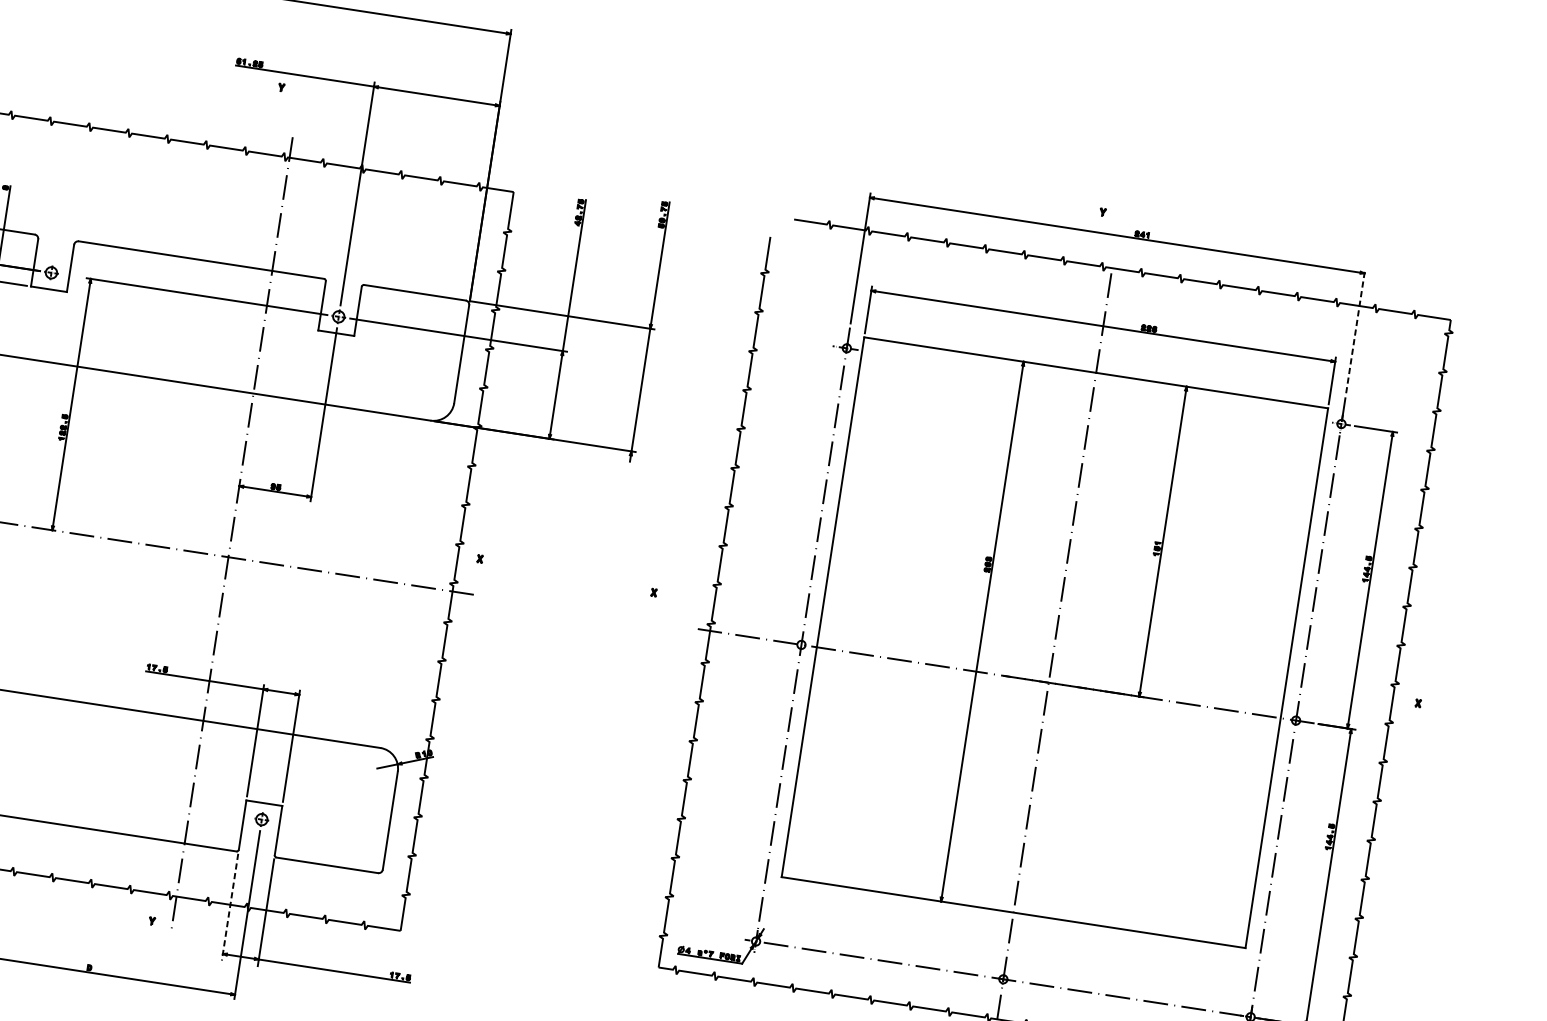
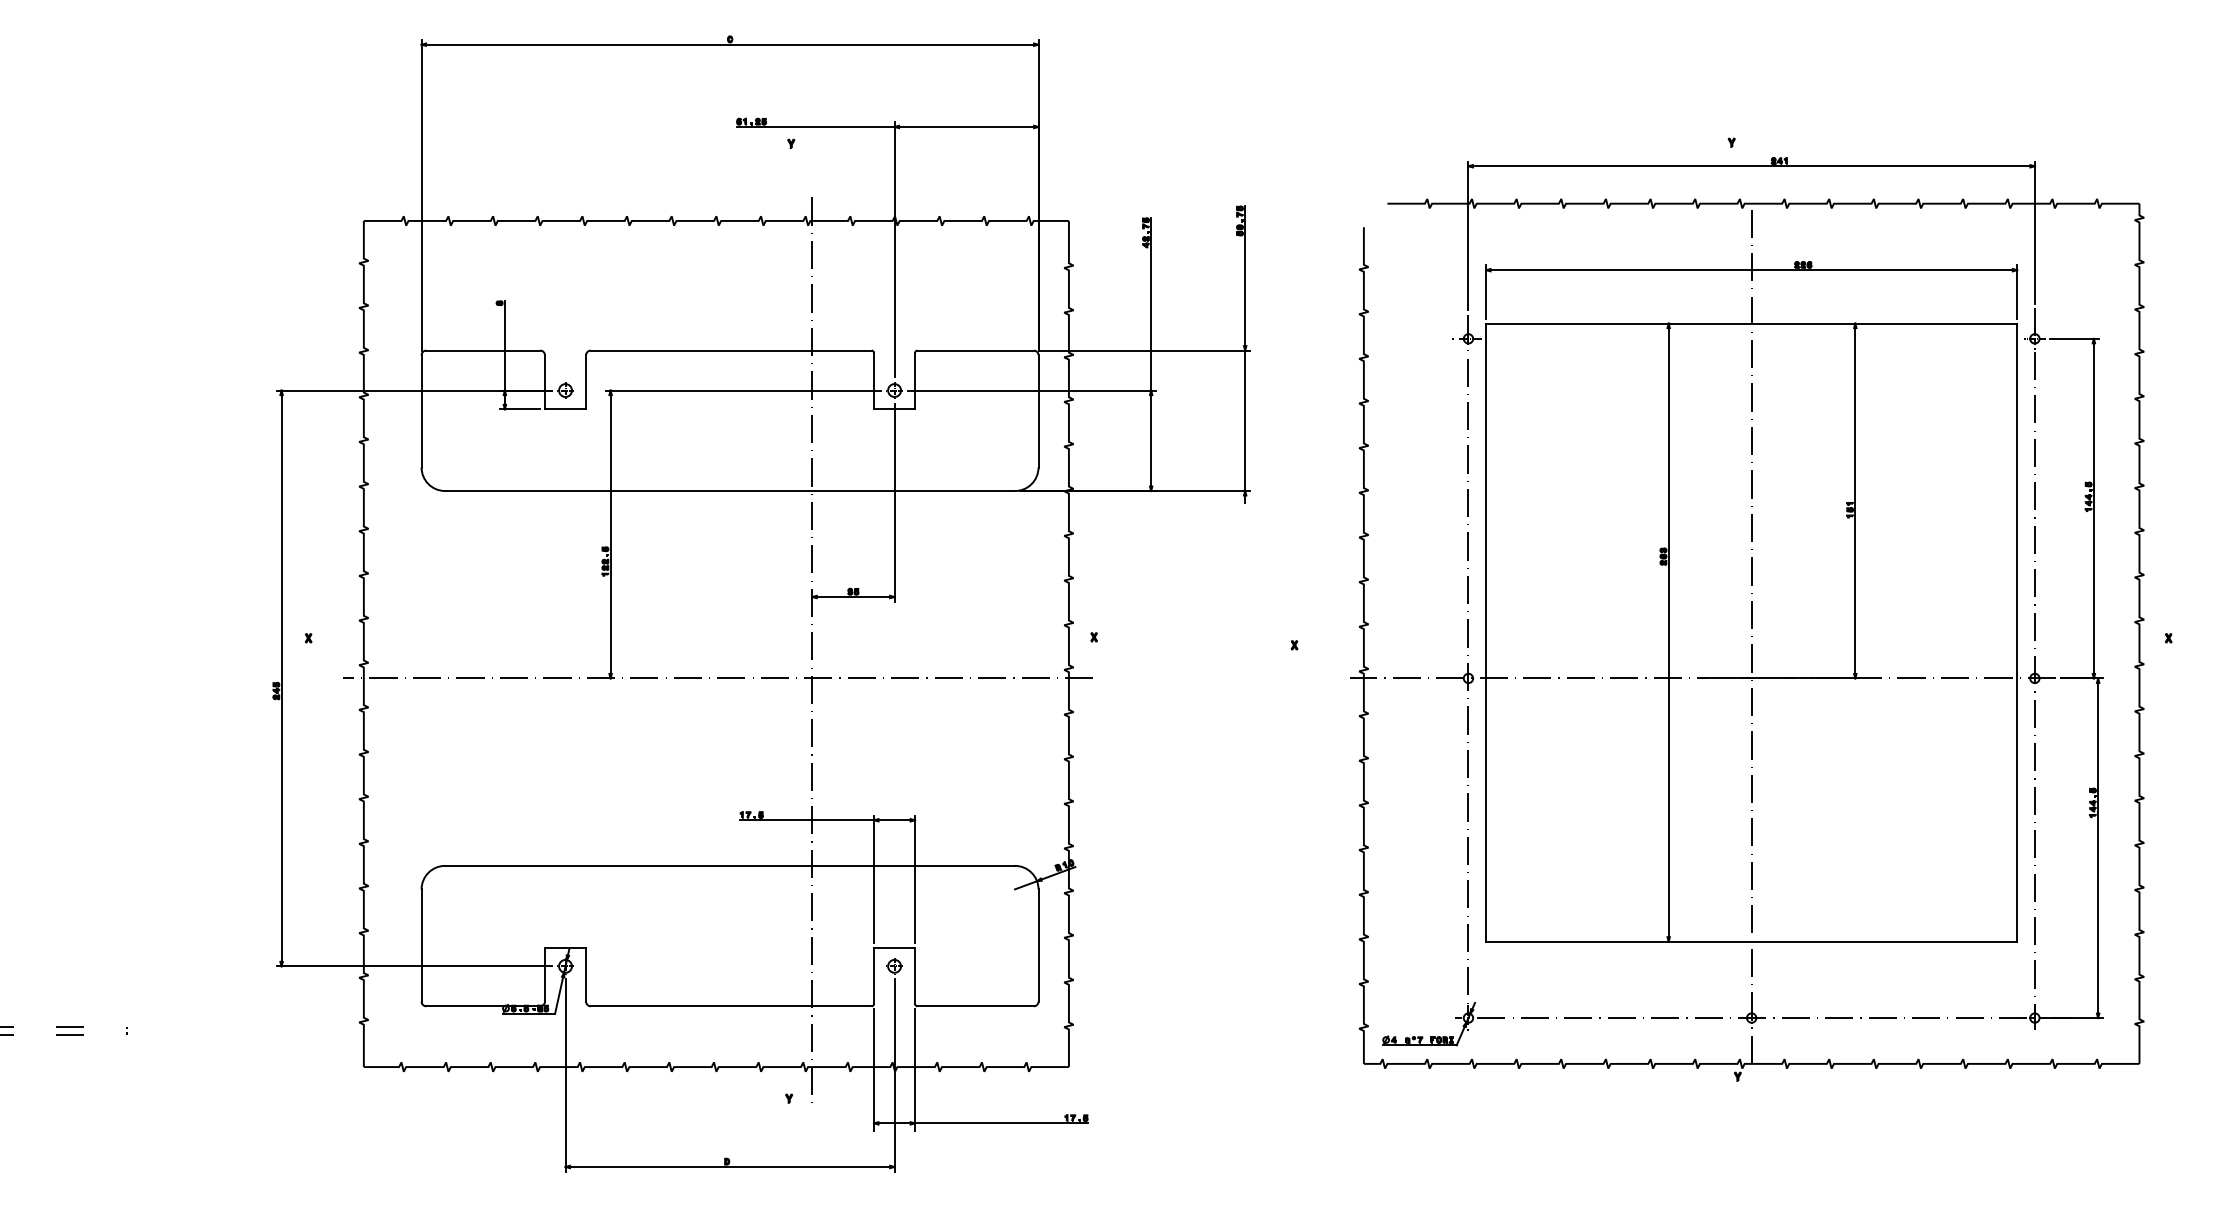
line: (1355, 331) -> (2034, 232), dashed -> solid
line: (230, 907) -> (874, 1070), dashed -> solid

